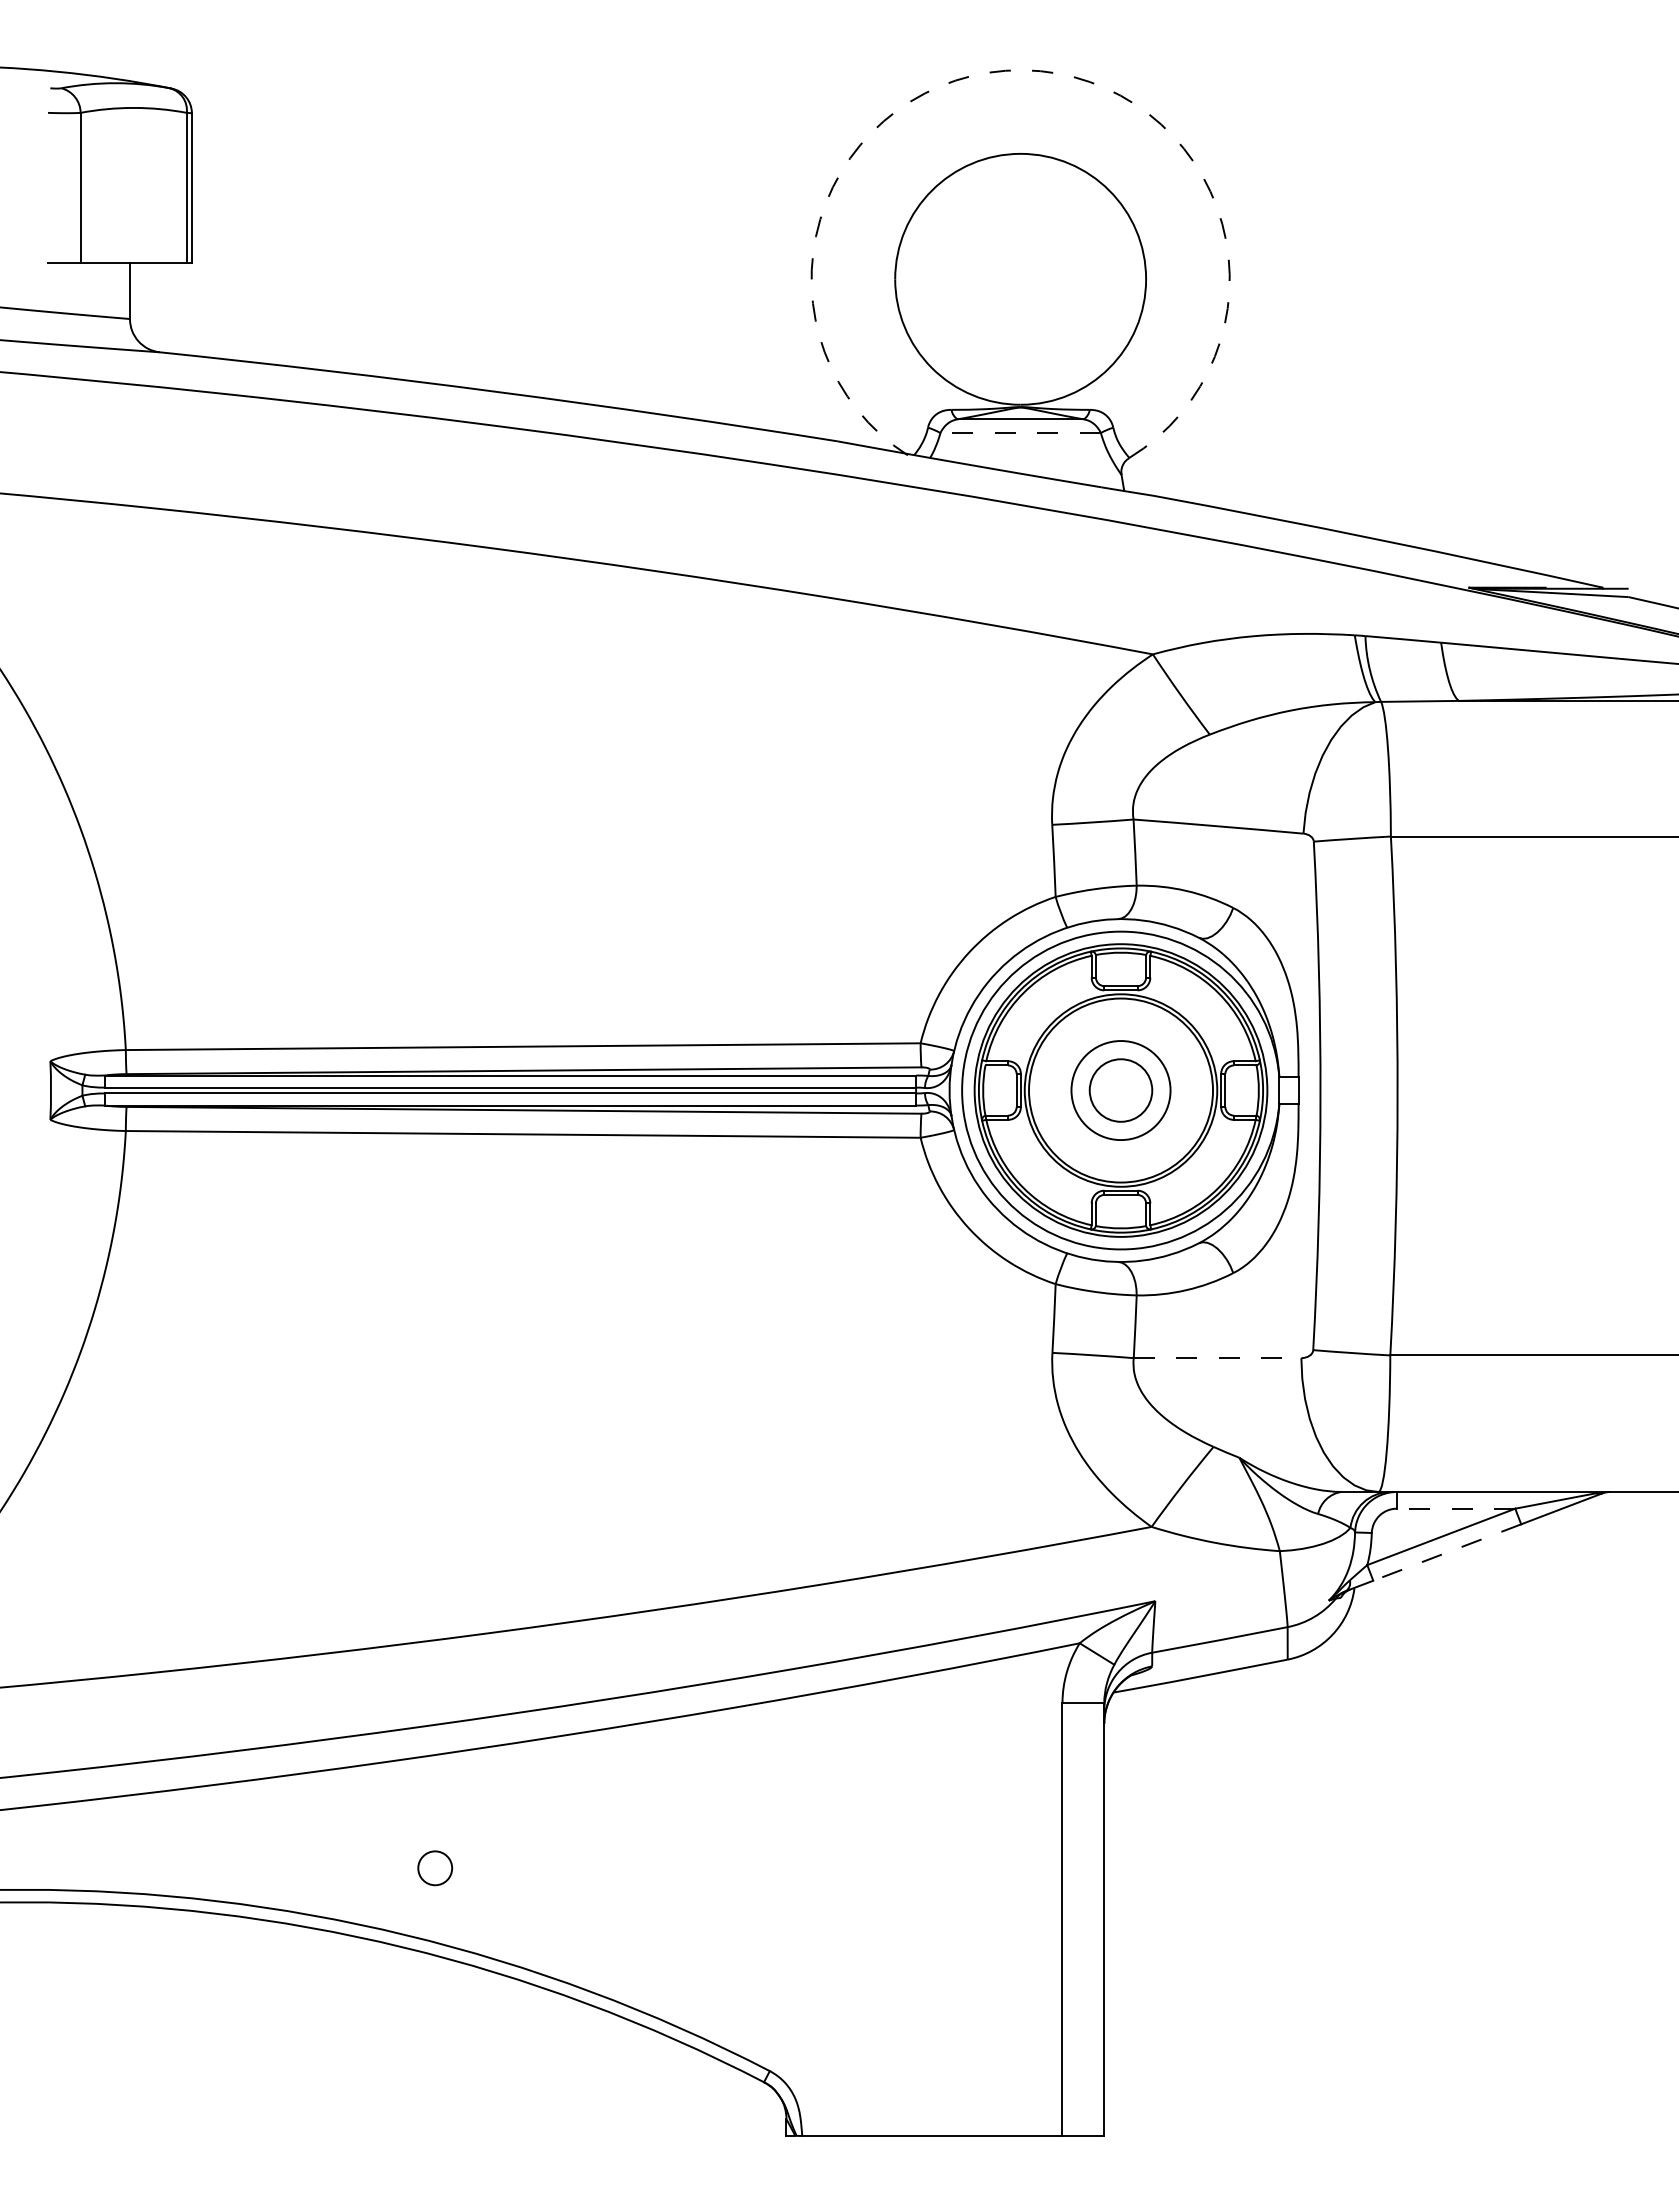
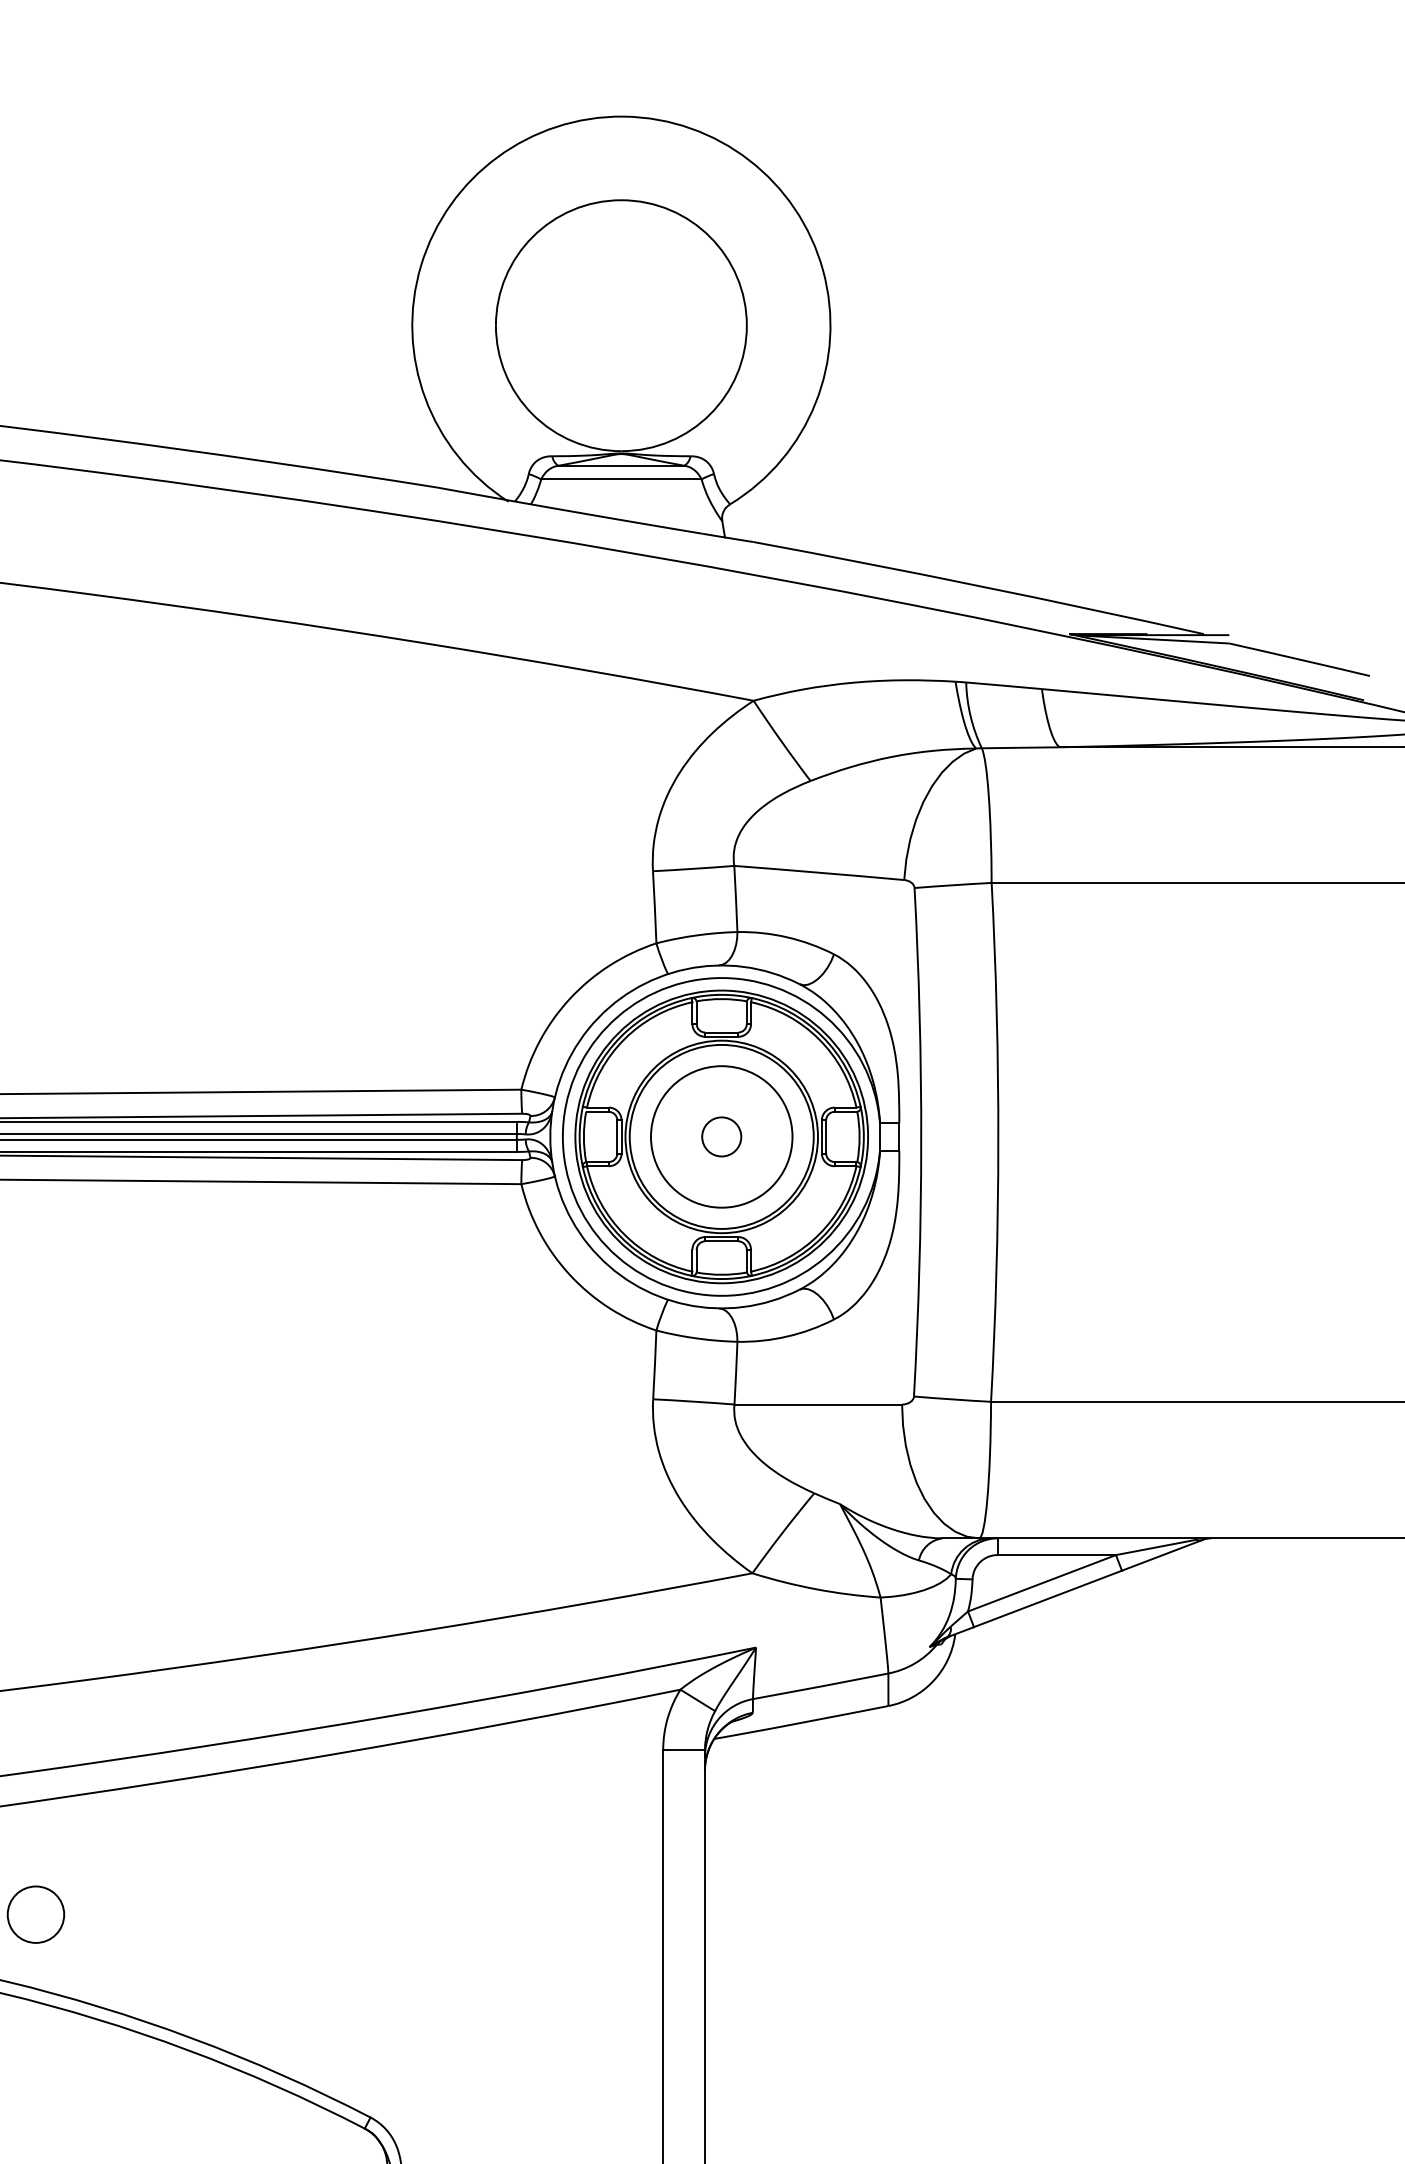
arc: (1023, 70) -> (624, 116), dashed -> solid
line: (1020, 433) -> (621, 479), dashed -> solid
circle: (1120, 1090) -> (721, 1136), size x0.62
circle: (1120, 1090) -> (721, 1136), size x1.43
line: (1217, 1358) -> (818, 1404), dashed -> solid
line: (1455, 1508) -> (1056, 1554), dashed -> solid
line: (1446, 1552) -> (1047, 1598), dashed -> solid
circle: (435, 1868) -> (36, 1914), size x1.67

